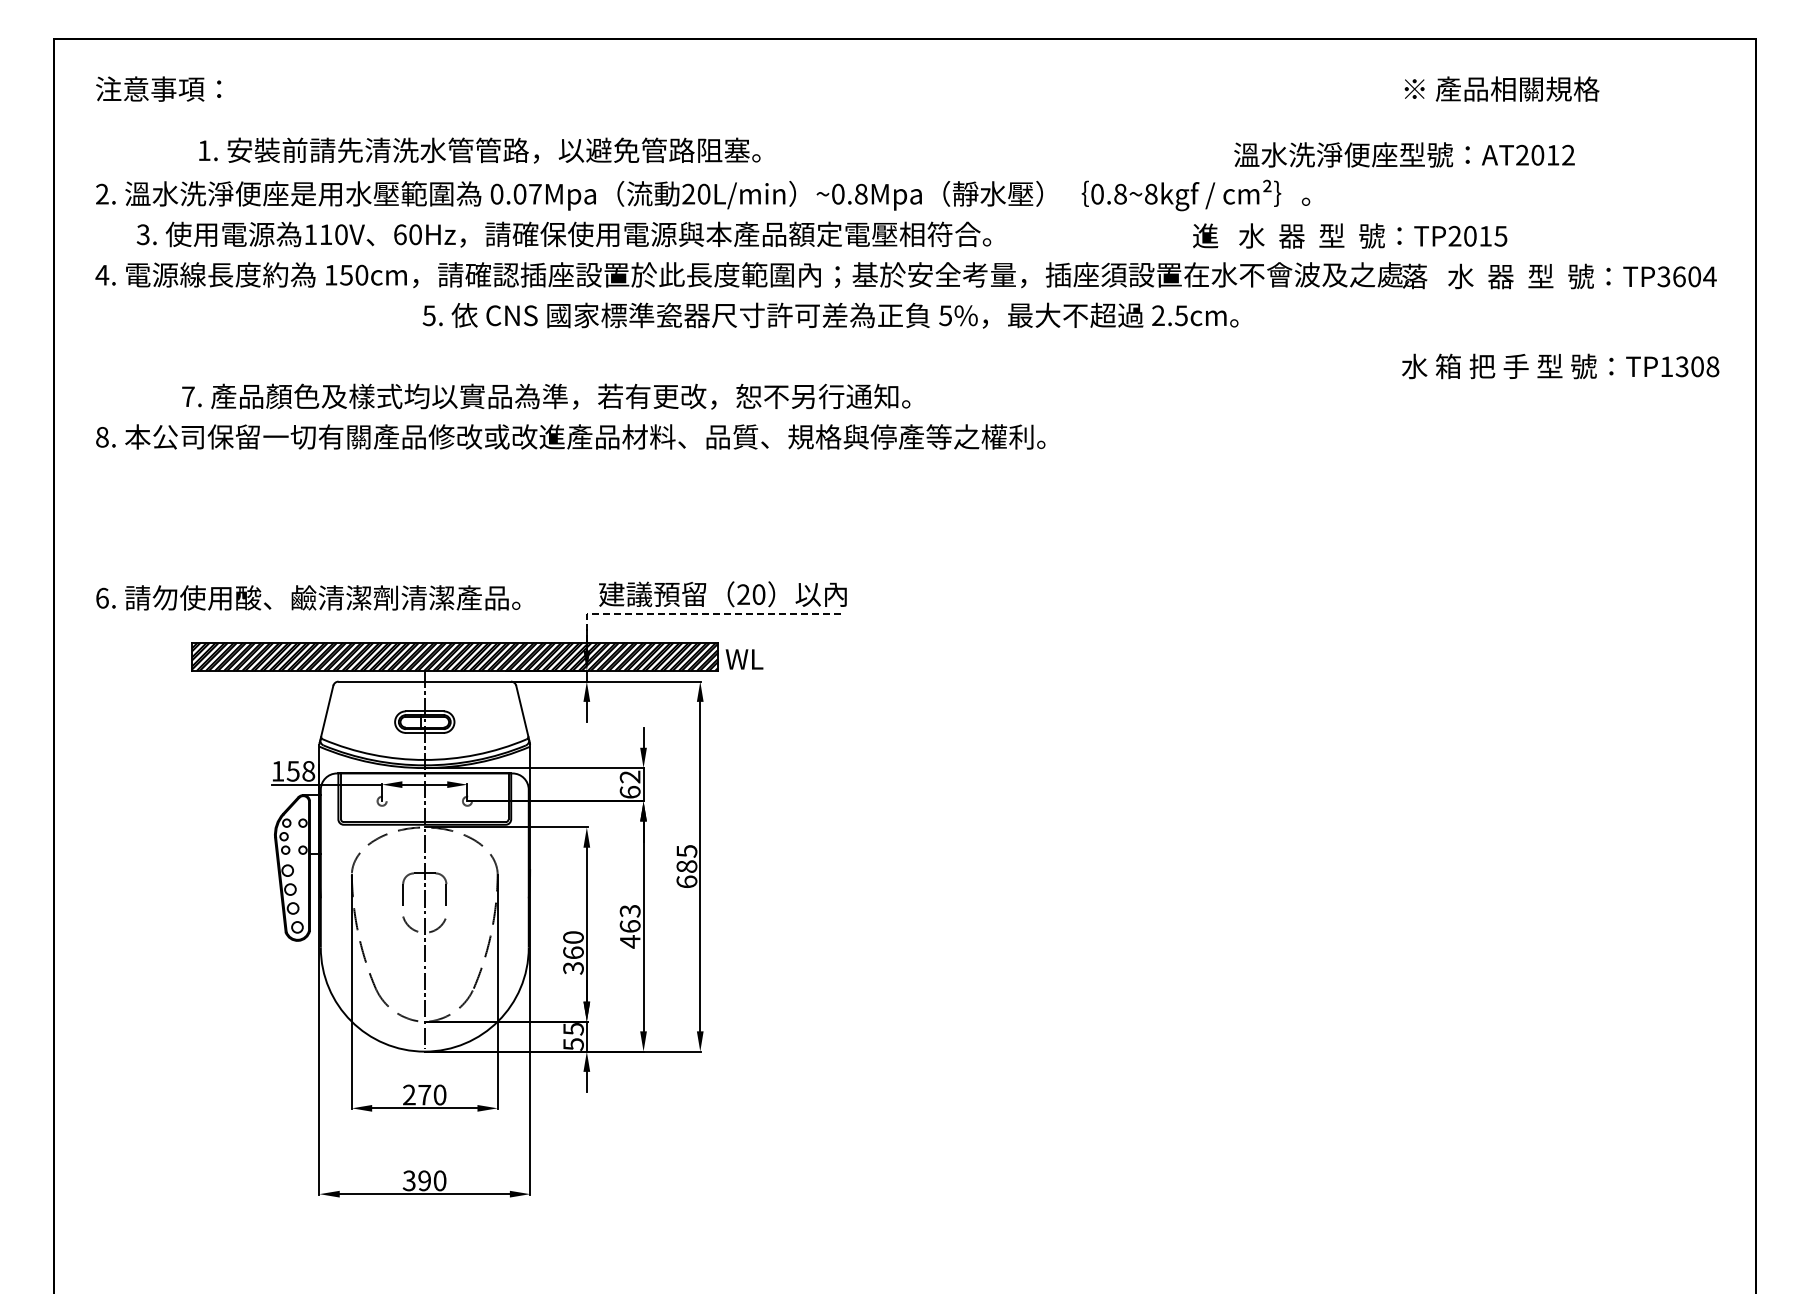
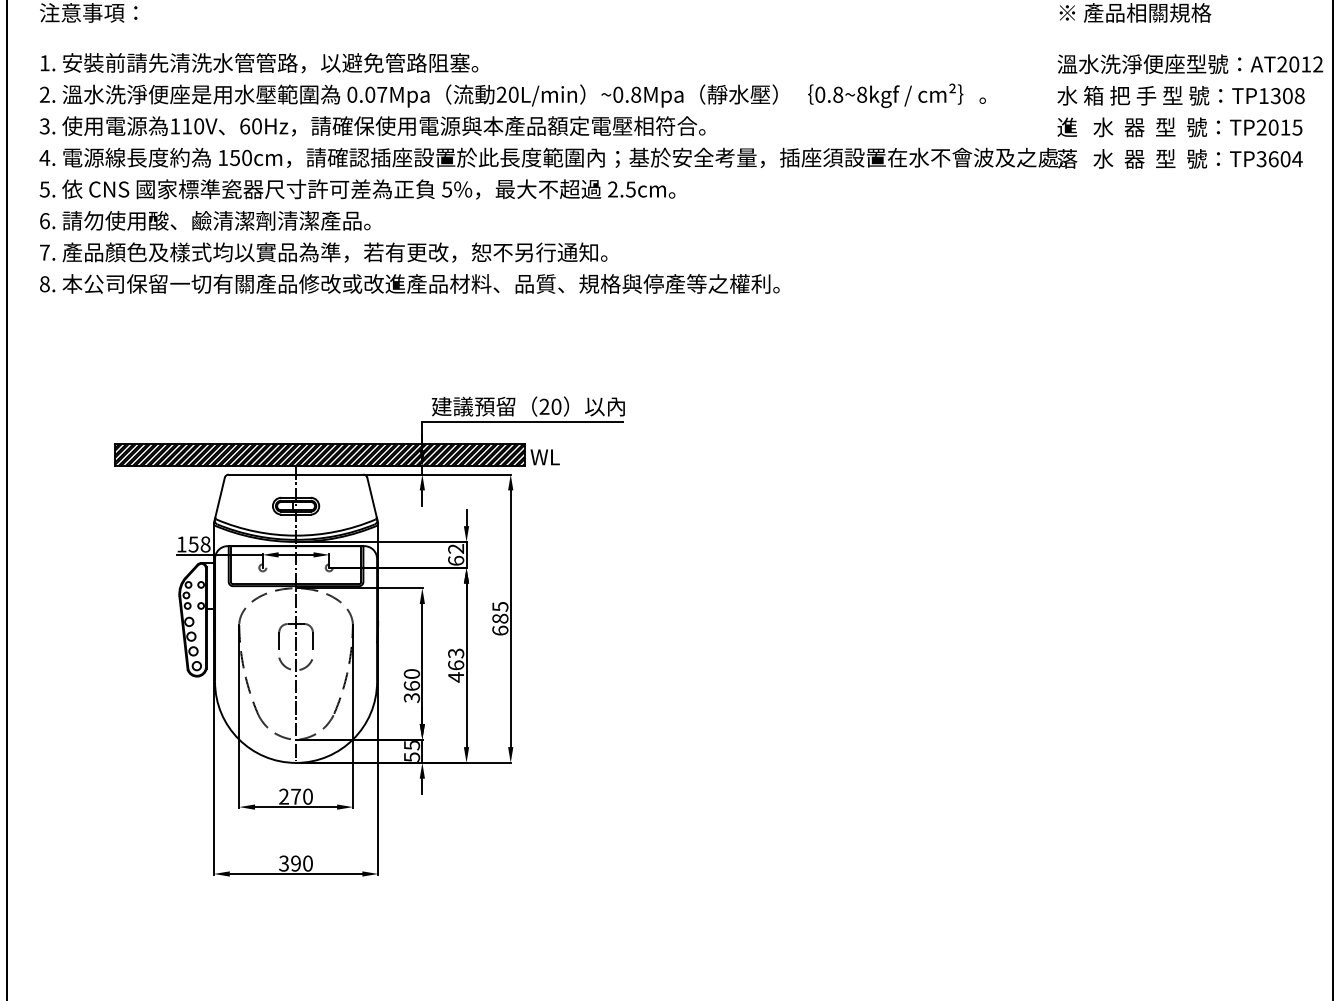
text: (479, 150) -> (259, 63), moved
text: (1404, 154) -> (1190, 63), moved
text: (563, 234) -> (372, 126), moved
text: (1350, 235) -> (1180, 126), moved
text: (830, 315) -> (357, 189), moved
text: (1560, 366) -> (1181, 95), moved
text: (546, 396) -> (323, 252), moved
text: (308, 597) -> (205, 220), moved
line: (690, 614) -> (503, 422), dashed -> solid

